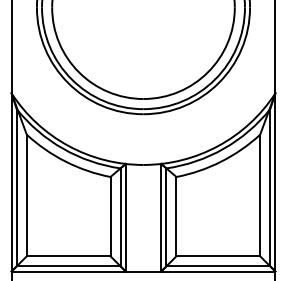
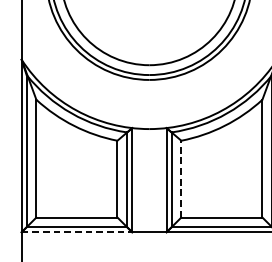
line: (176, 216) -> (181, 178), solid -> dashed
line: (69, 271) -> (77, 232), solid -> dashed

